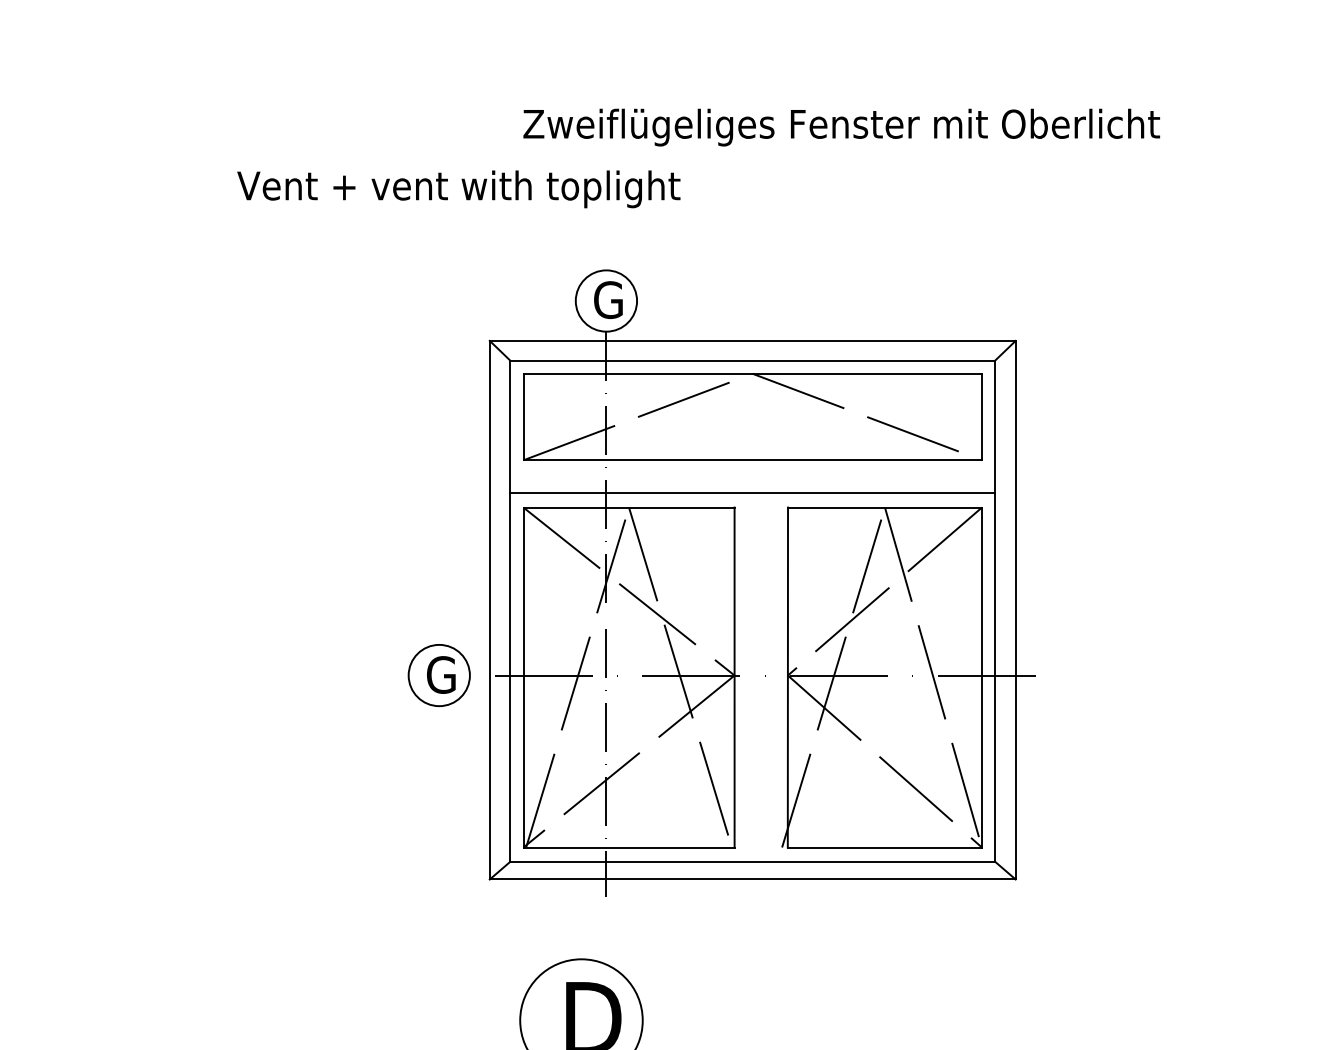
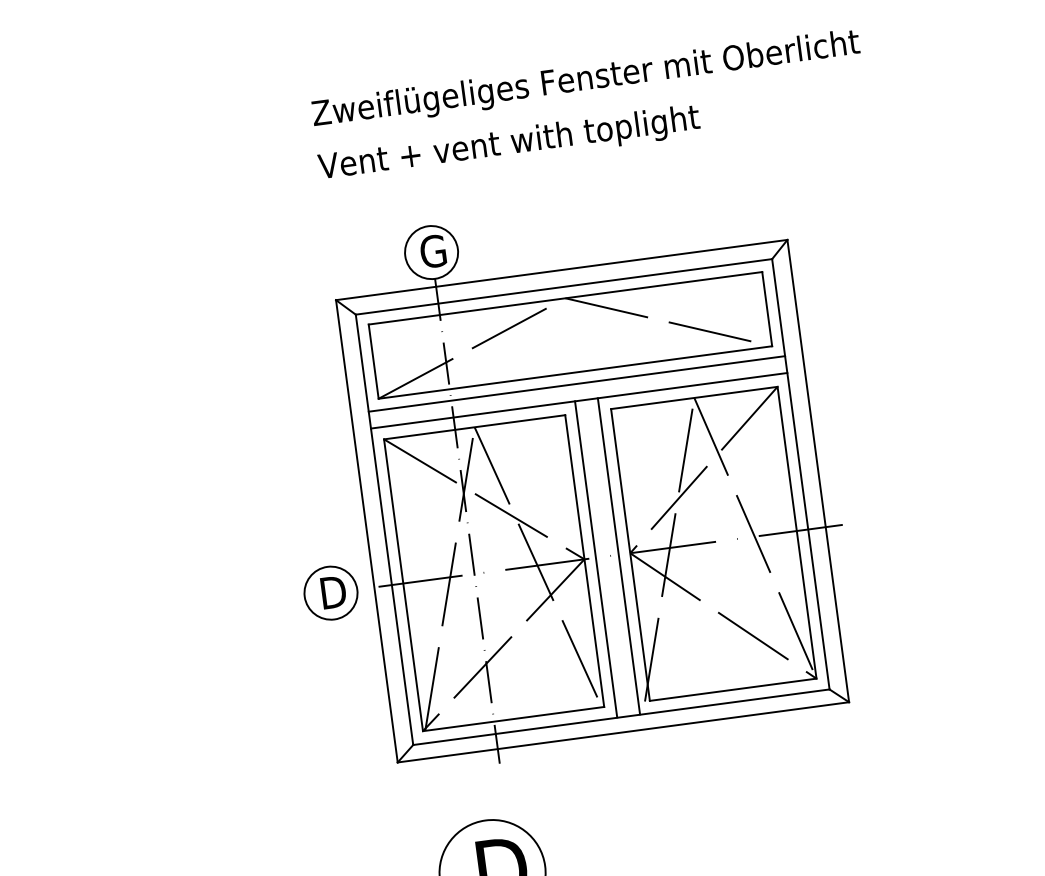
text: (841, 127) -> (586, 80), moved
text: (458, 189) -> (509, 144), moved
line: (752, 473) -> (576, 383), added
text: (441, 674) -> (332, 592), G -> D
line: (747, 677) -> (595, 559), added
line: (774, 677) -> (618, 556), added

